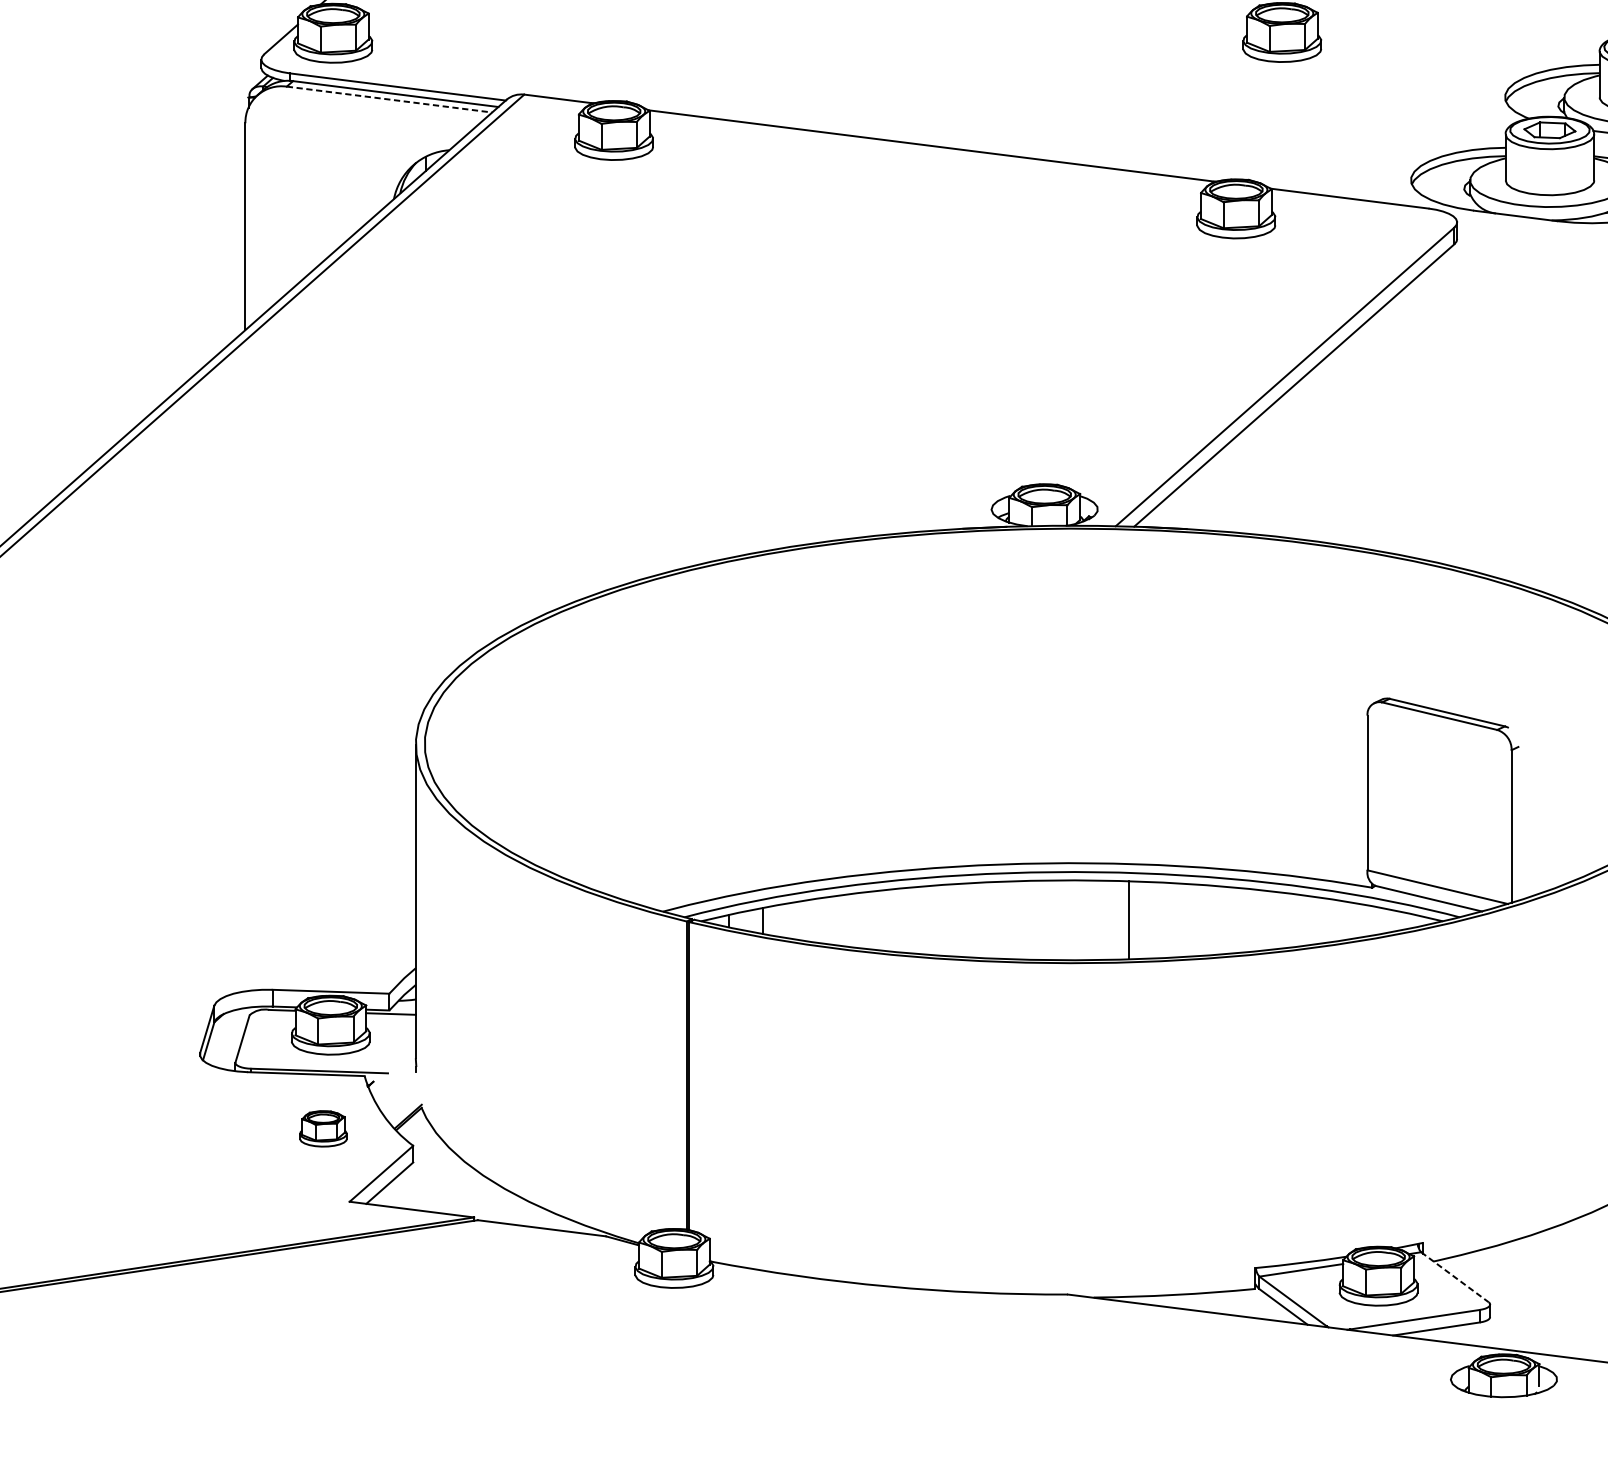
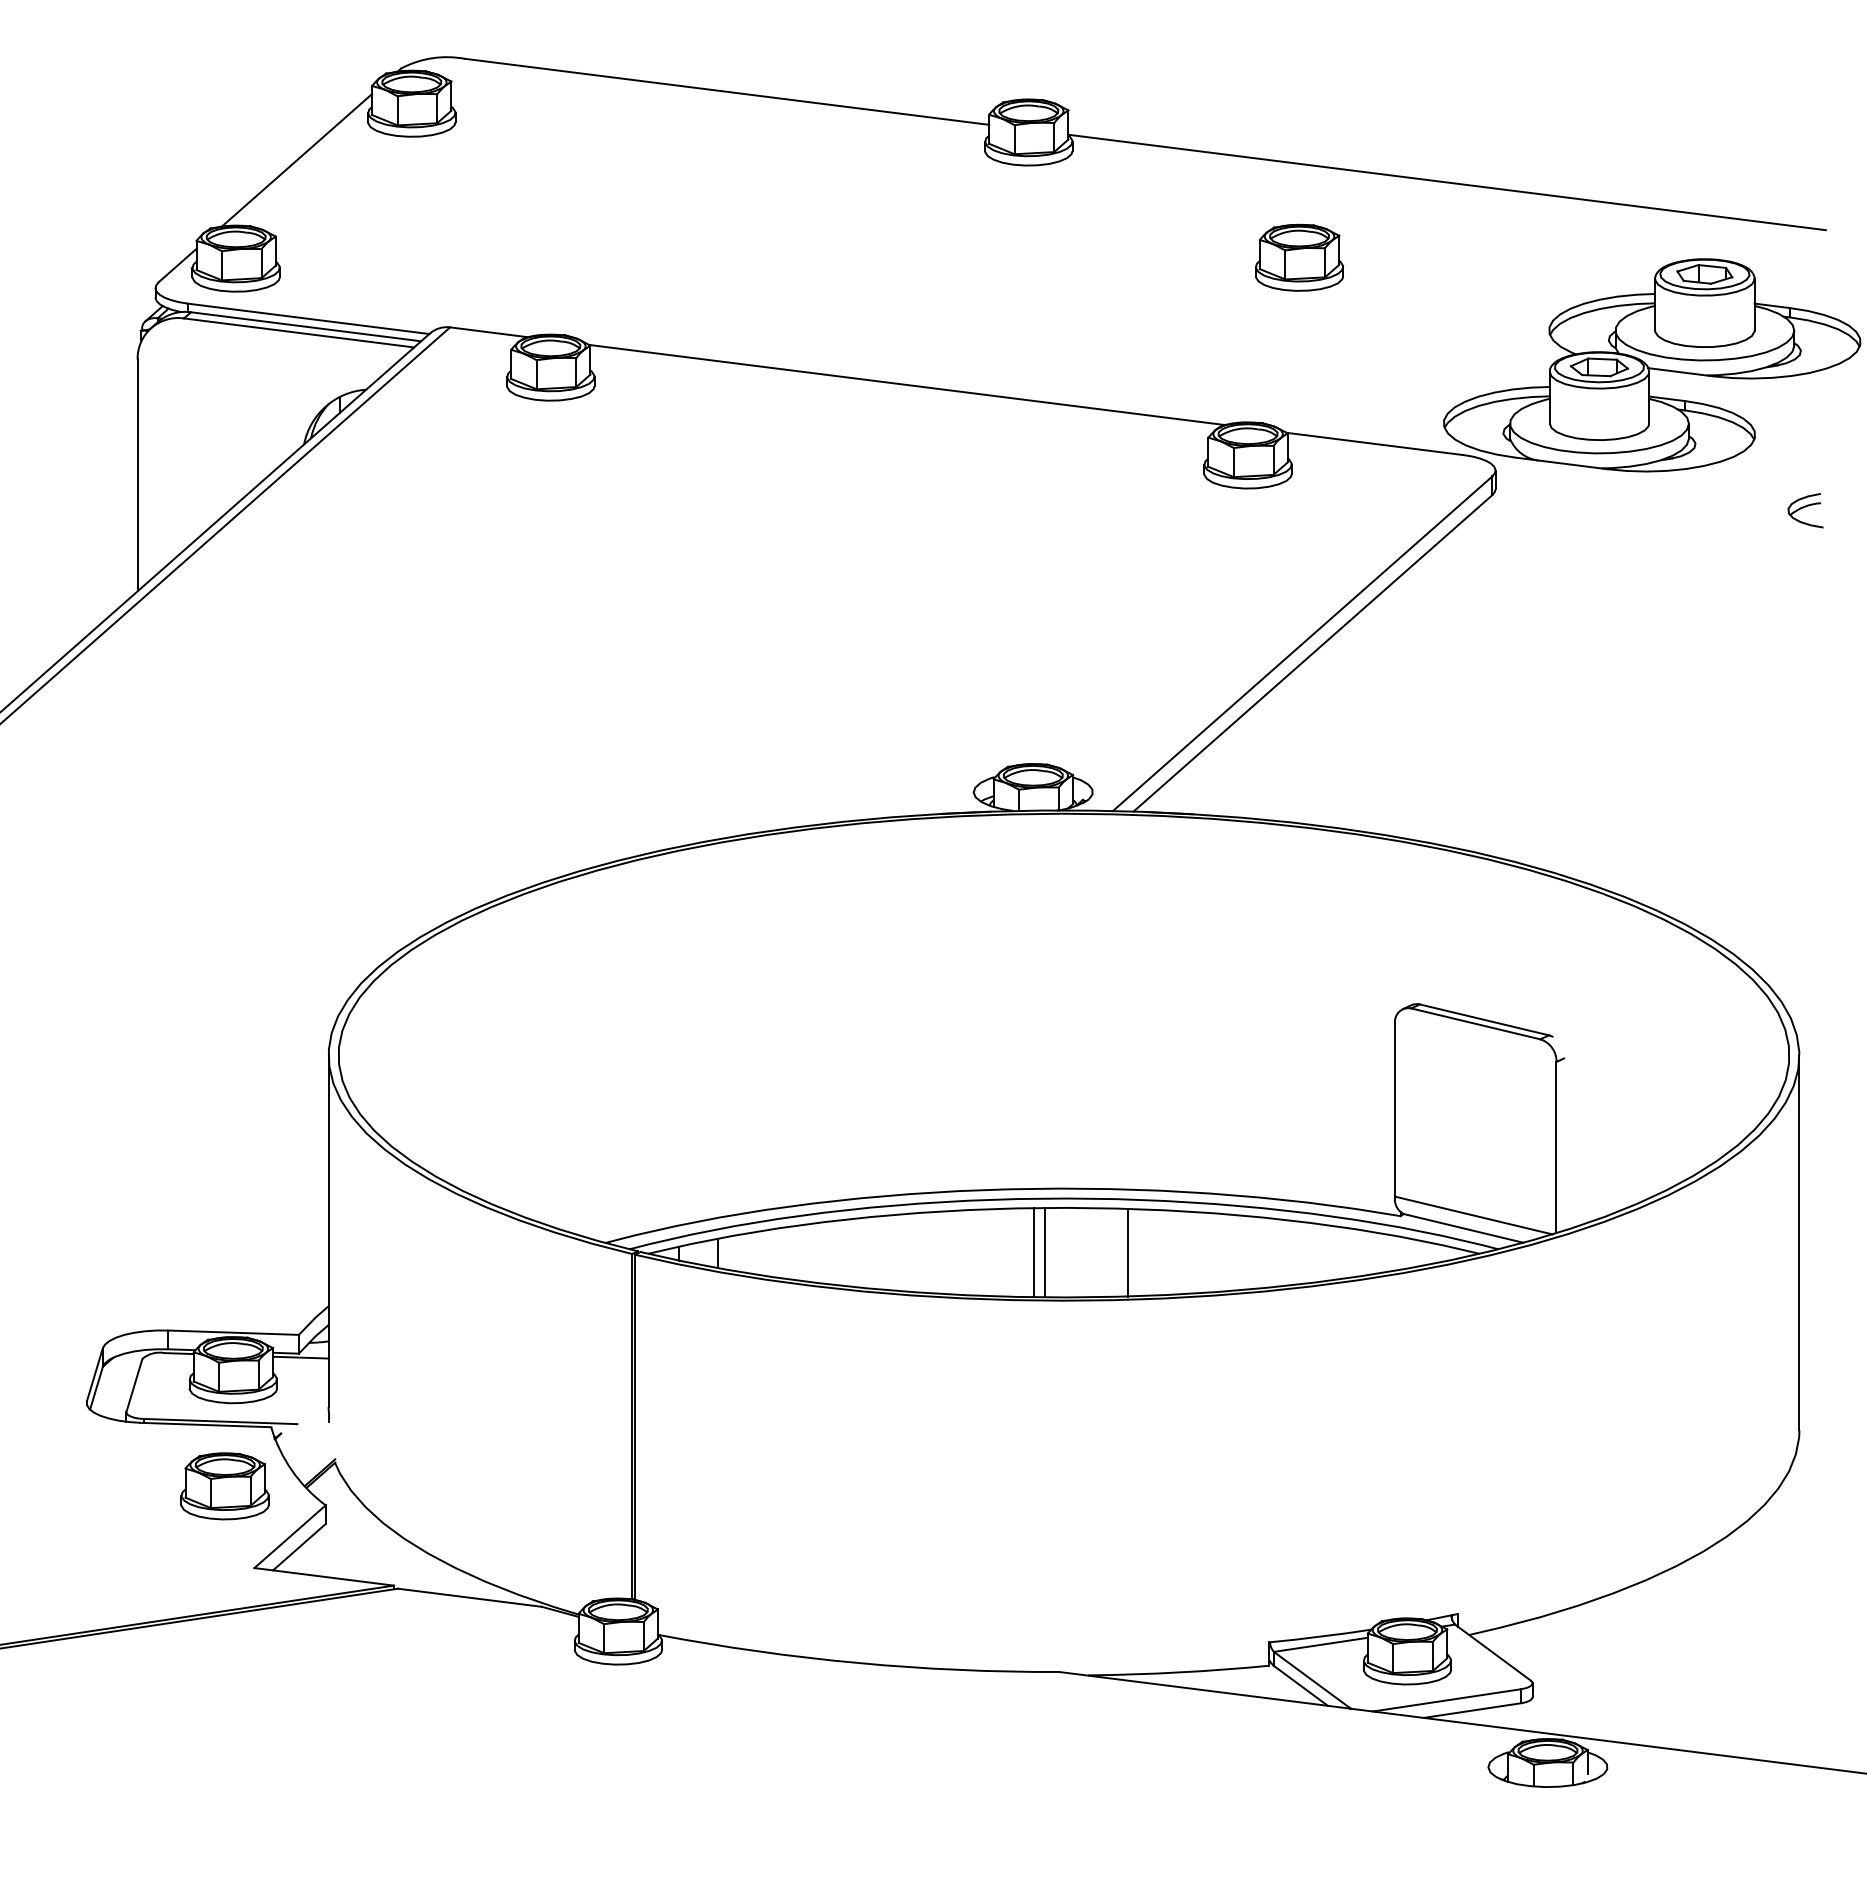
line: (389, 99) -> (299, 332), dashed -> solid
line: (1045, 920) -> (1034, 1252), added
line: (1054, 920) -> (1044, 1252), added
part: (322, 1129) -> (224, 1486), size x1.67
line: (1455, 1277) -> (1493, 1652), dashed -> solid

